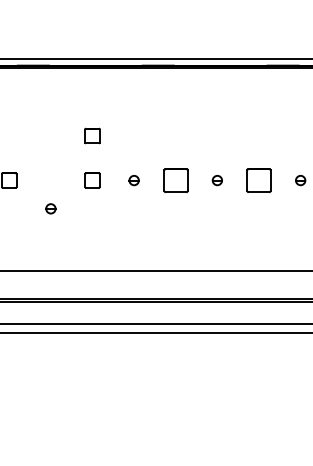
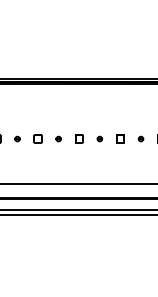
part: (91, 134) -> (37, 116), removed
part: (174, 179) -> (78, 138), size x0.62
part: (259, 179) -> (120, 138), size x0.62
part: (50, 207) -> (17, 138), moved

